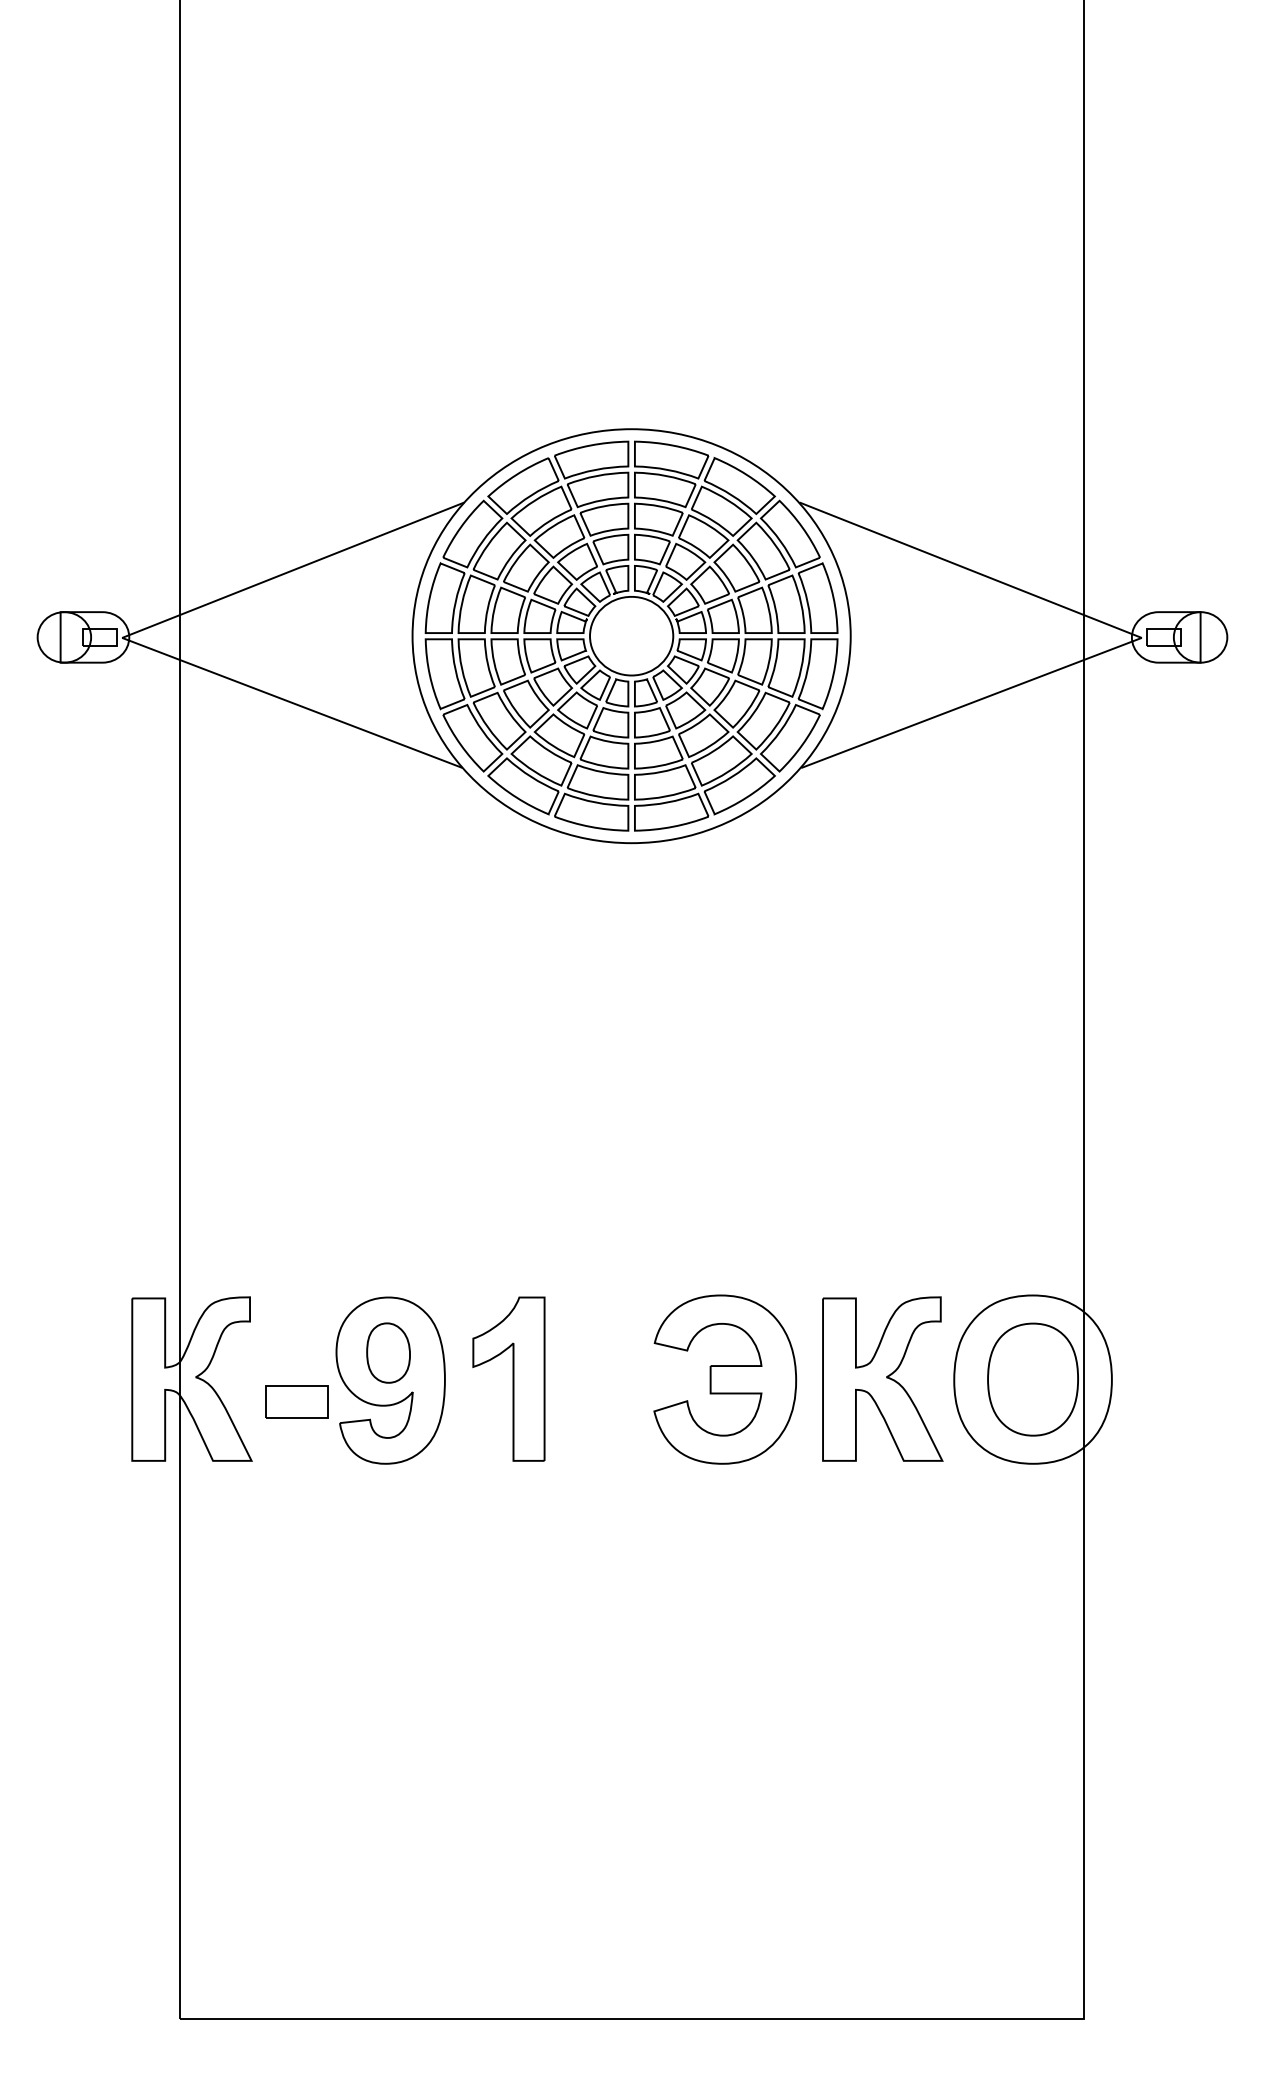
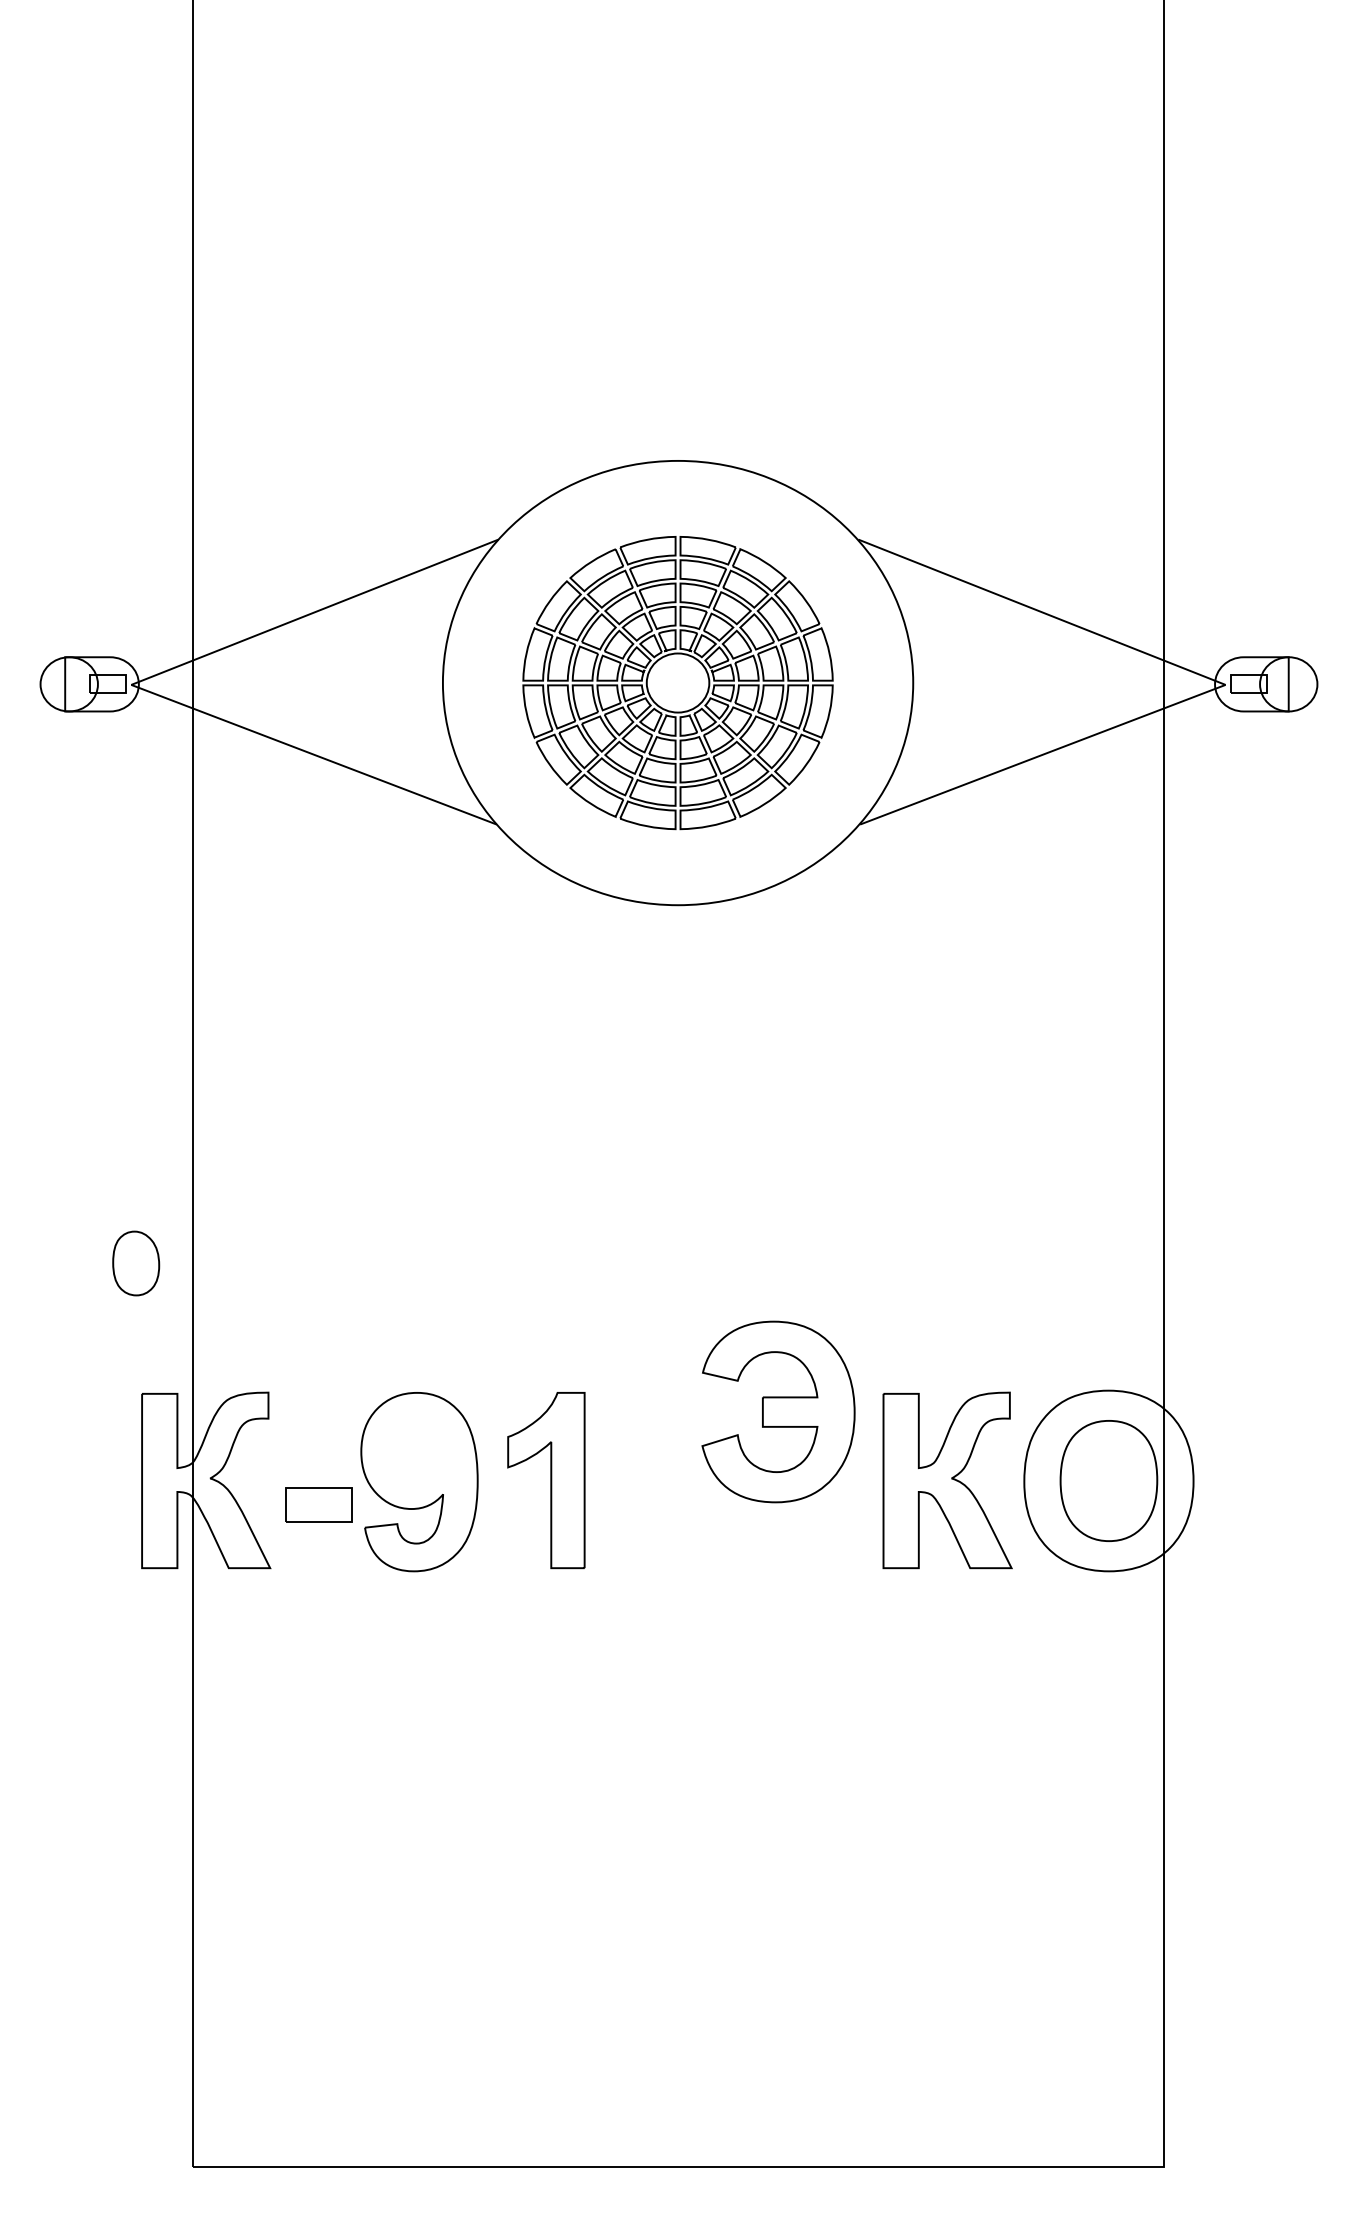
part: (631, 635) -> (677, 682), size x0.7
part: (388, 1353) -> (136, 1263), moved
part: (725, 1379) -> (778, 1411), moved

